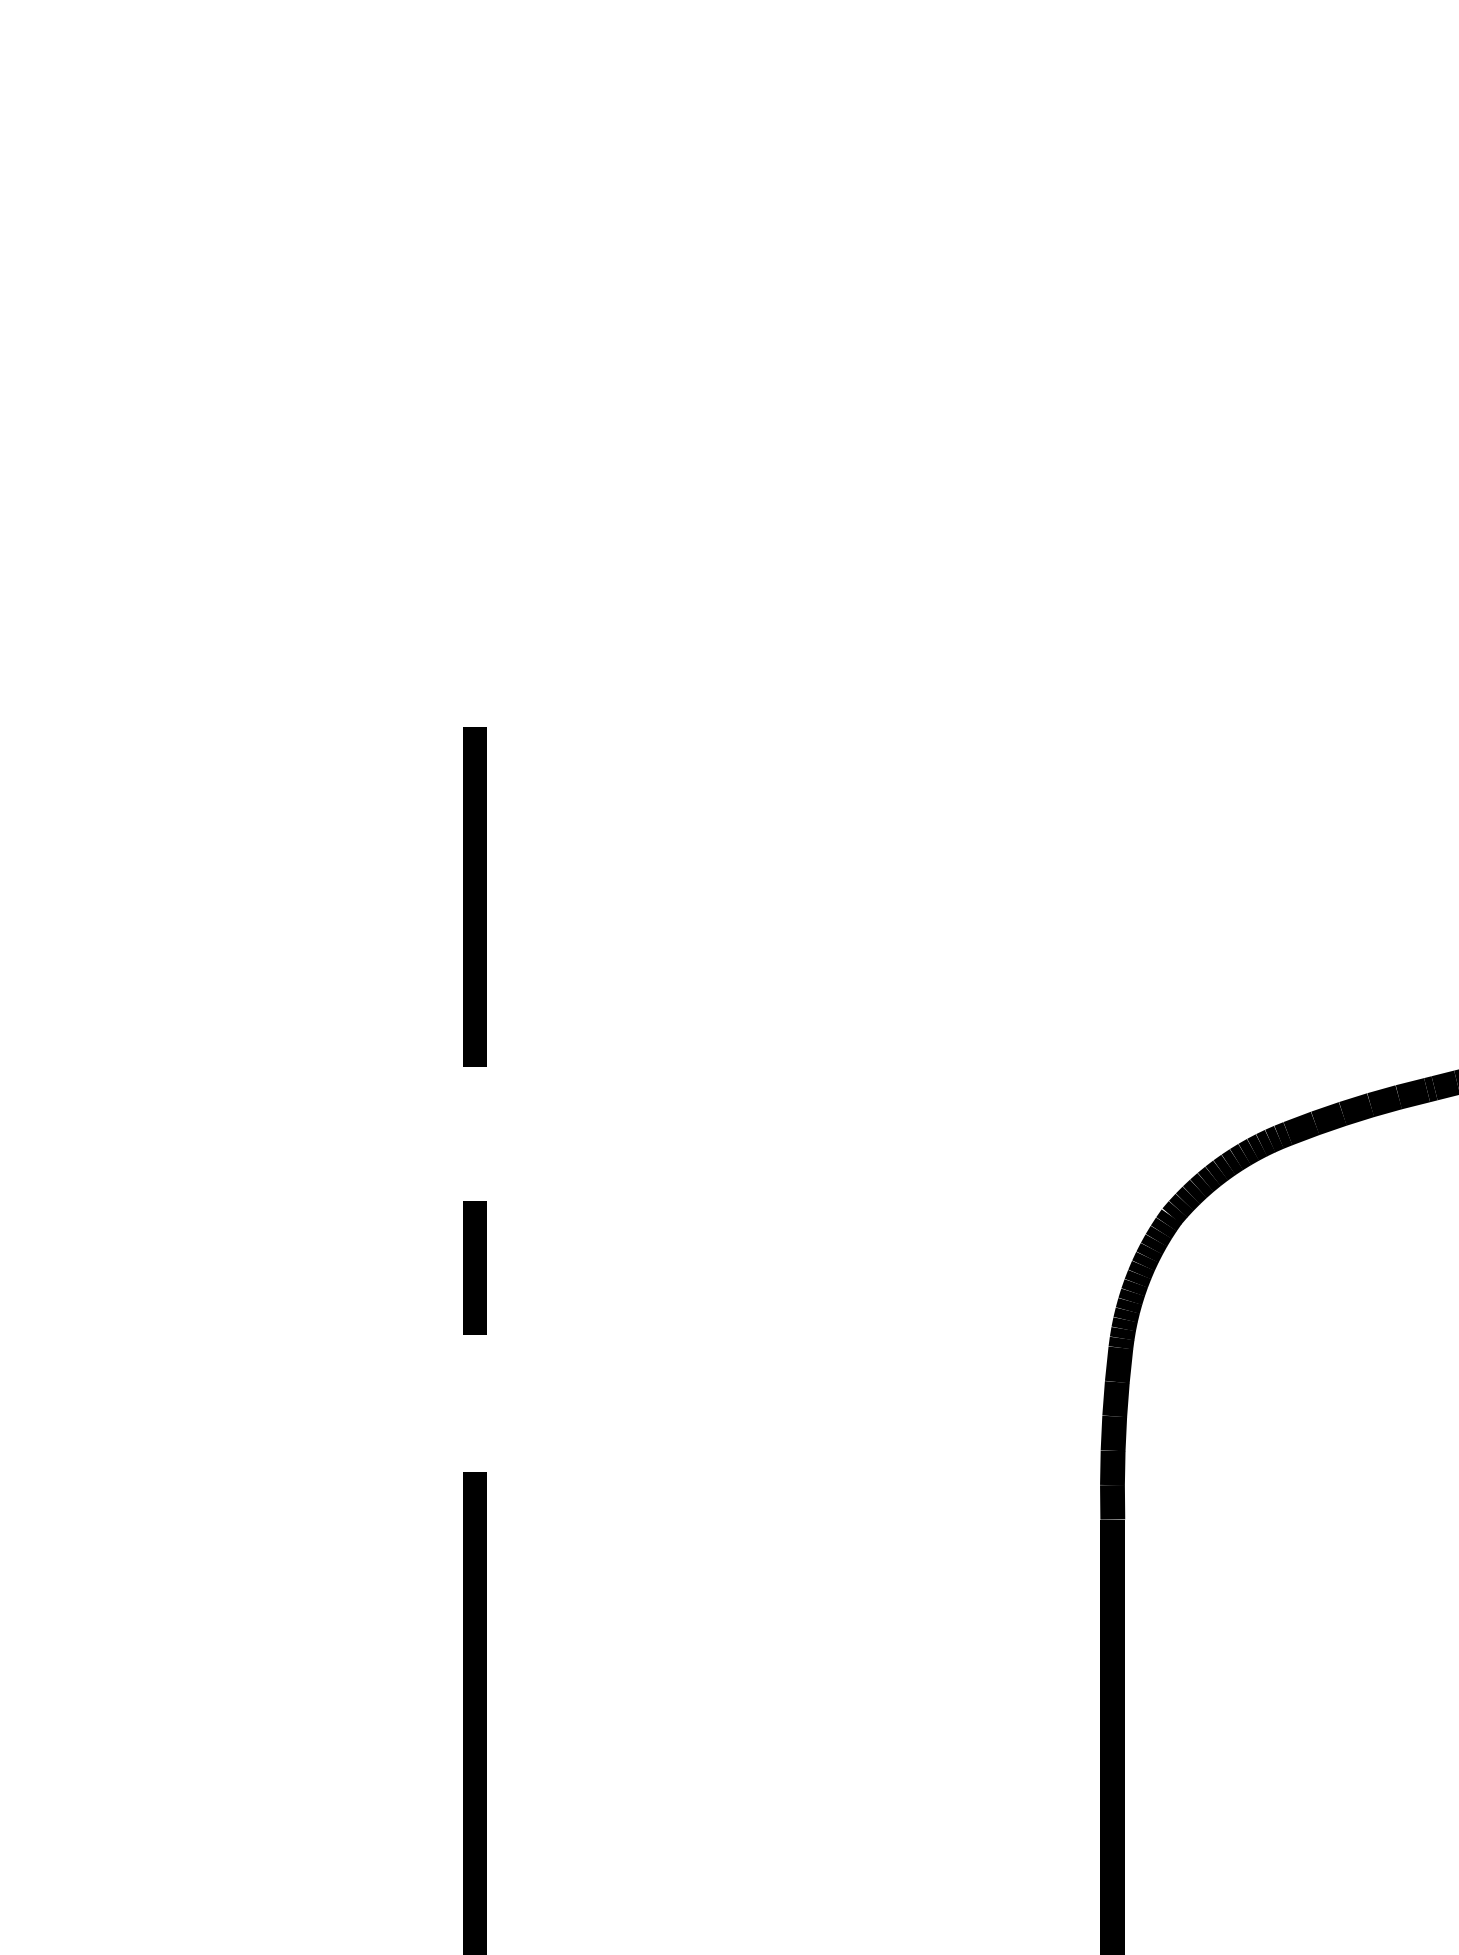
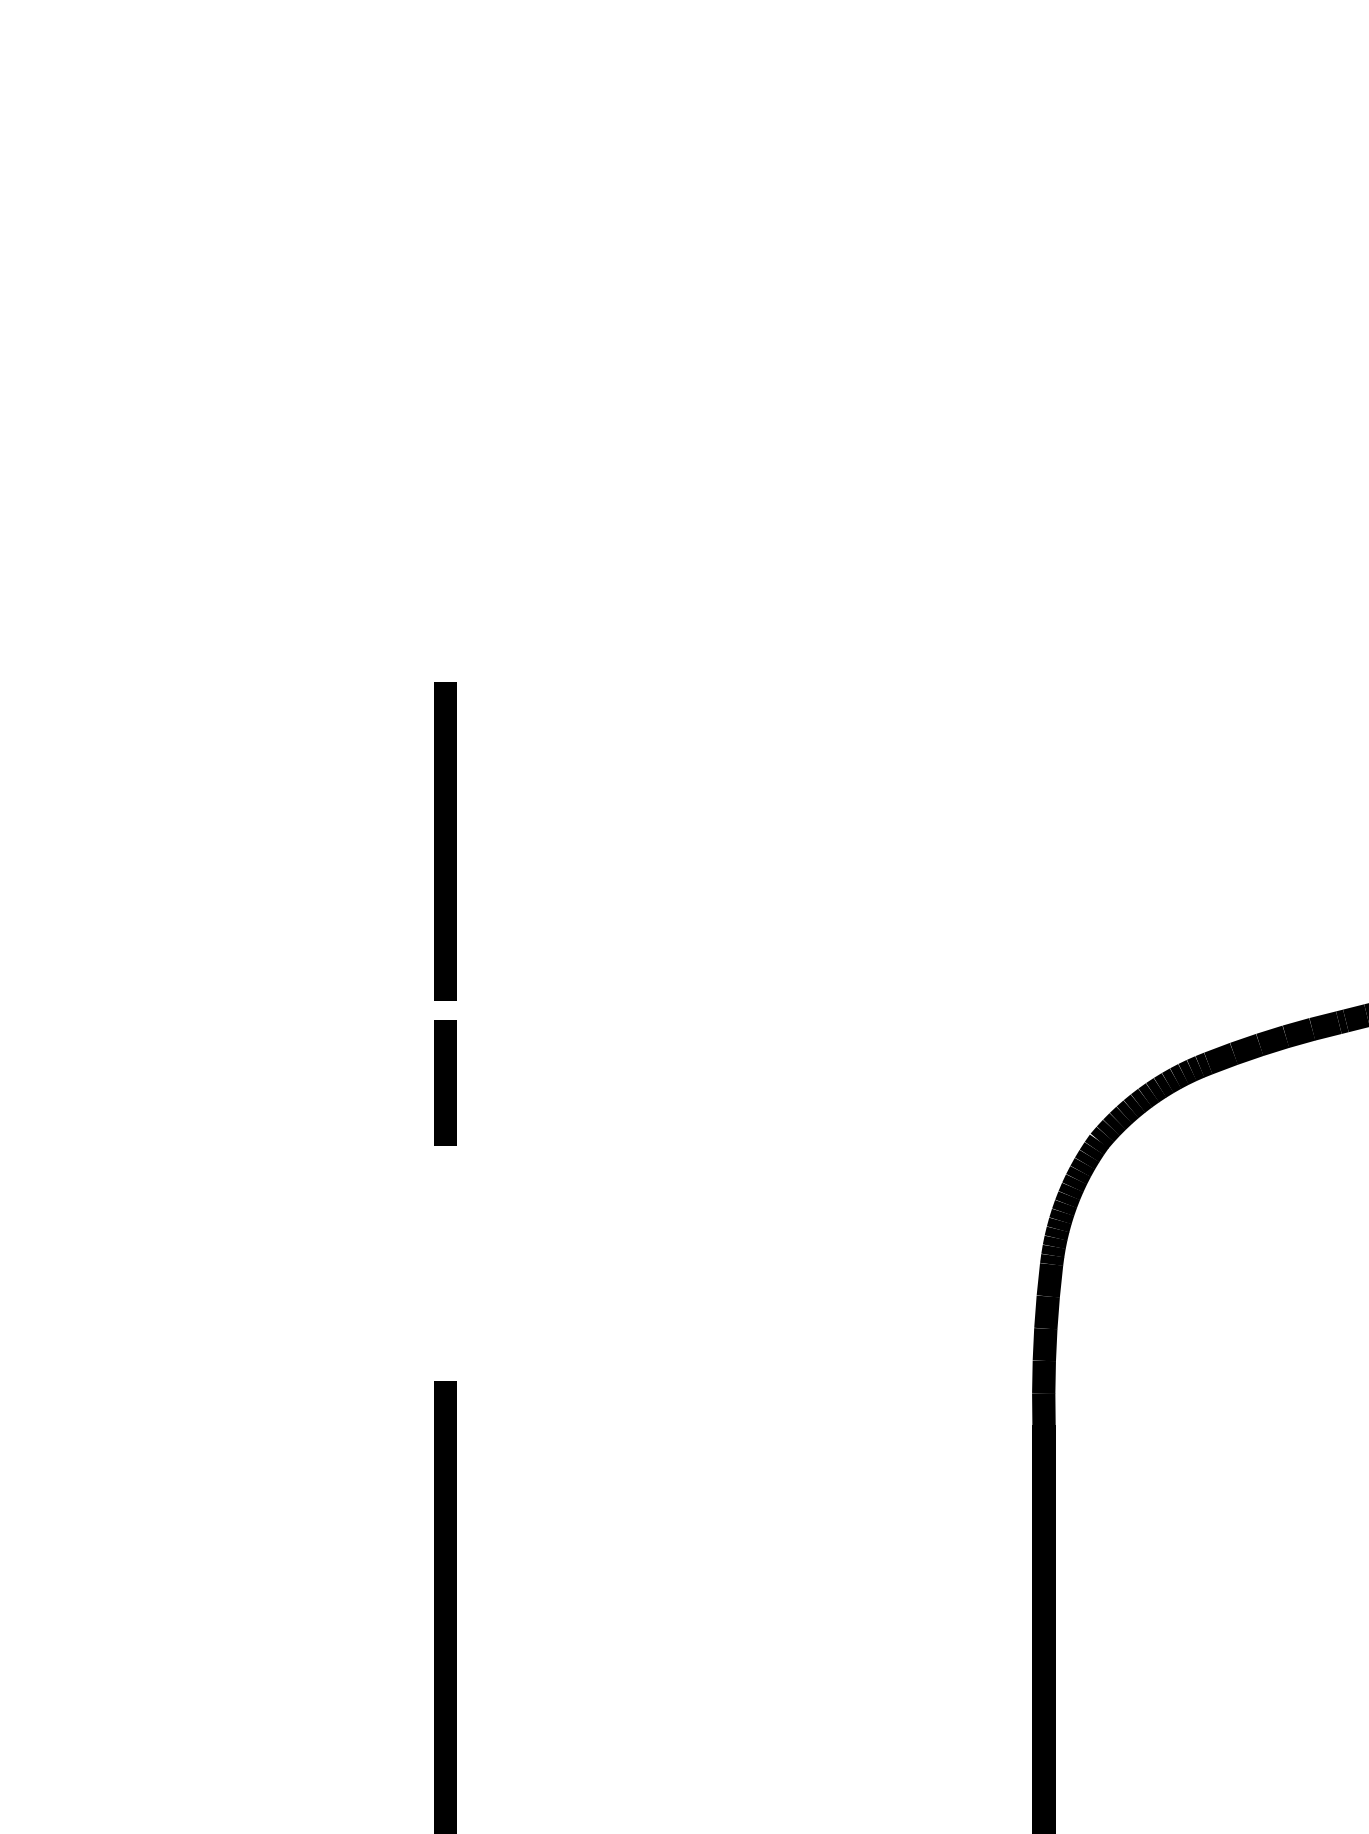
line: (474, 1268) -> (445, 1082), moved

